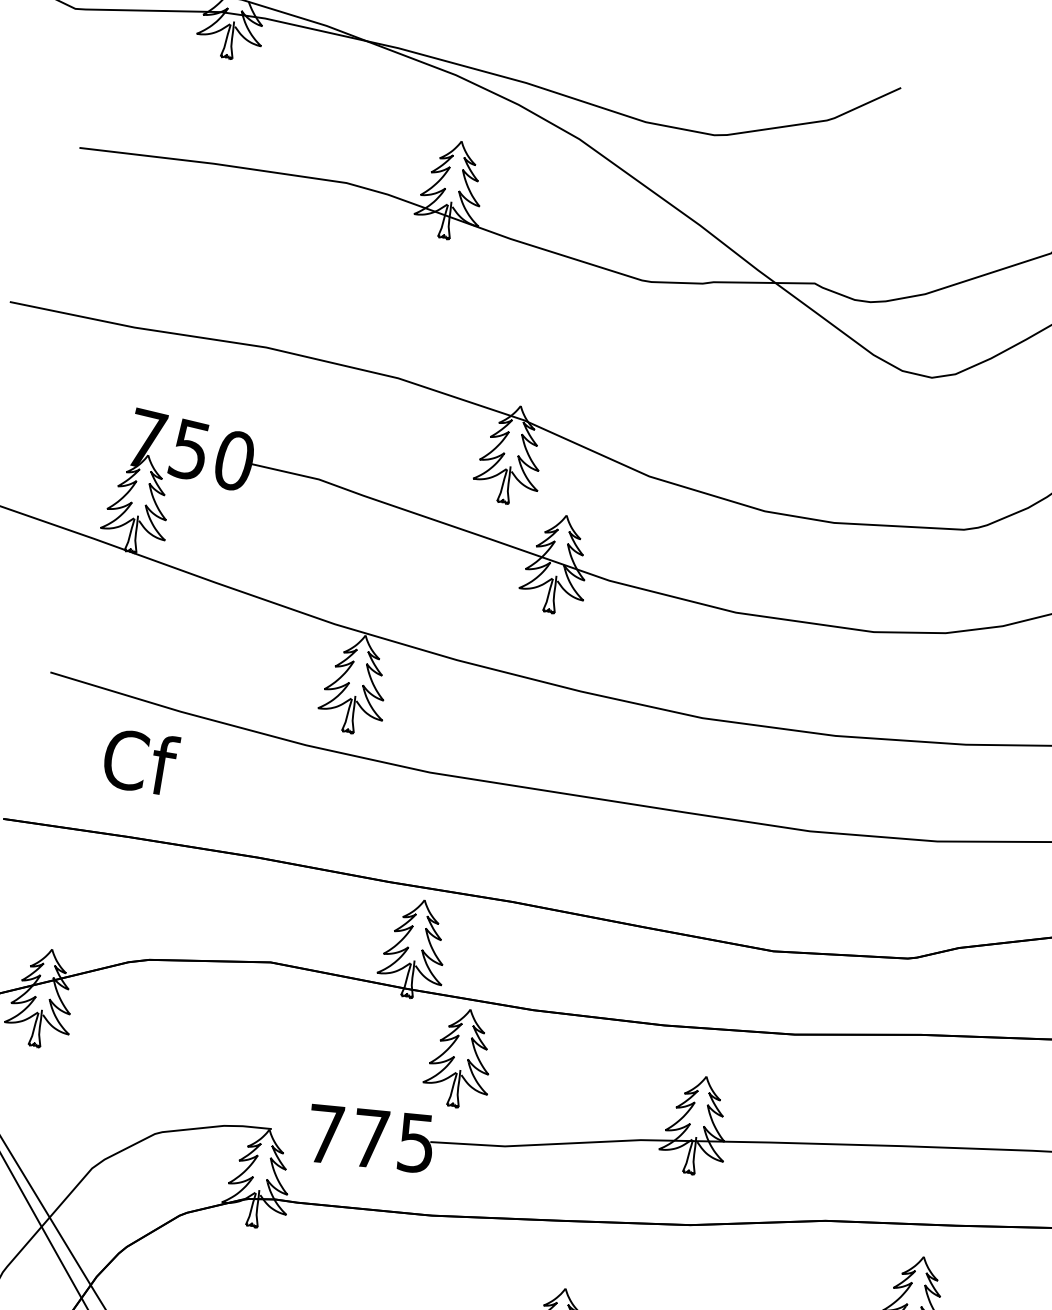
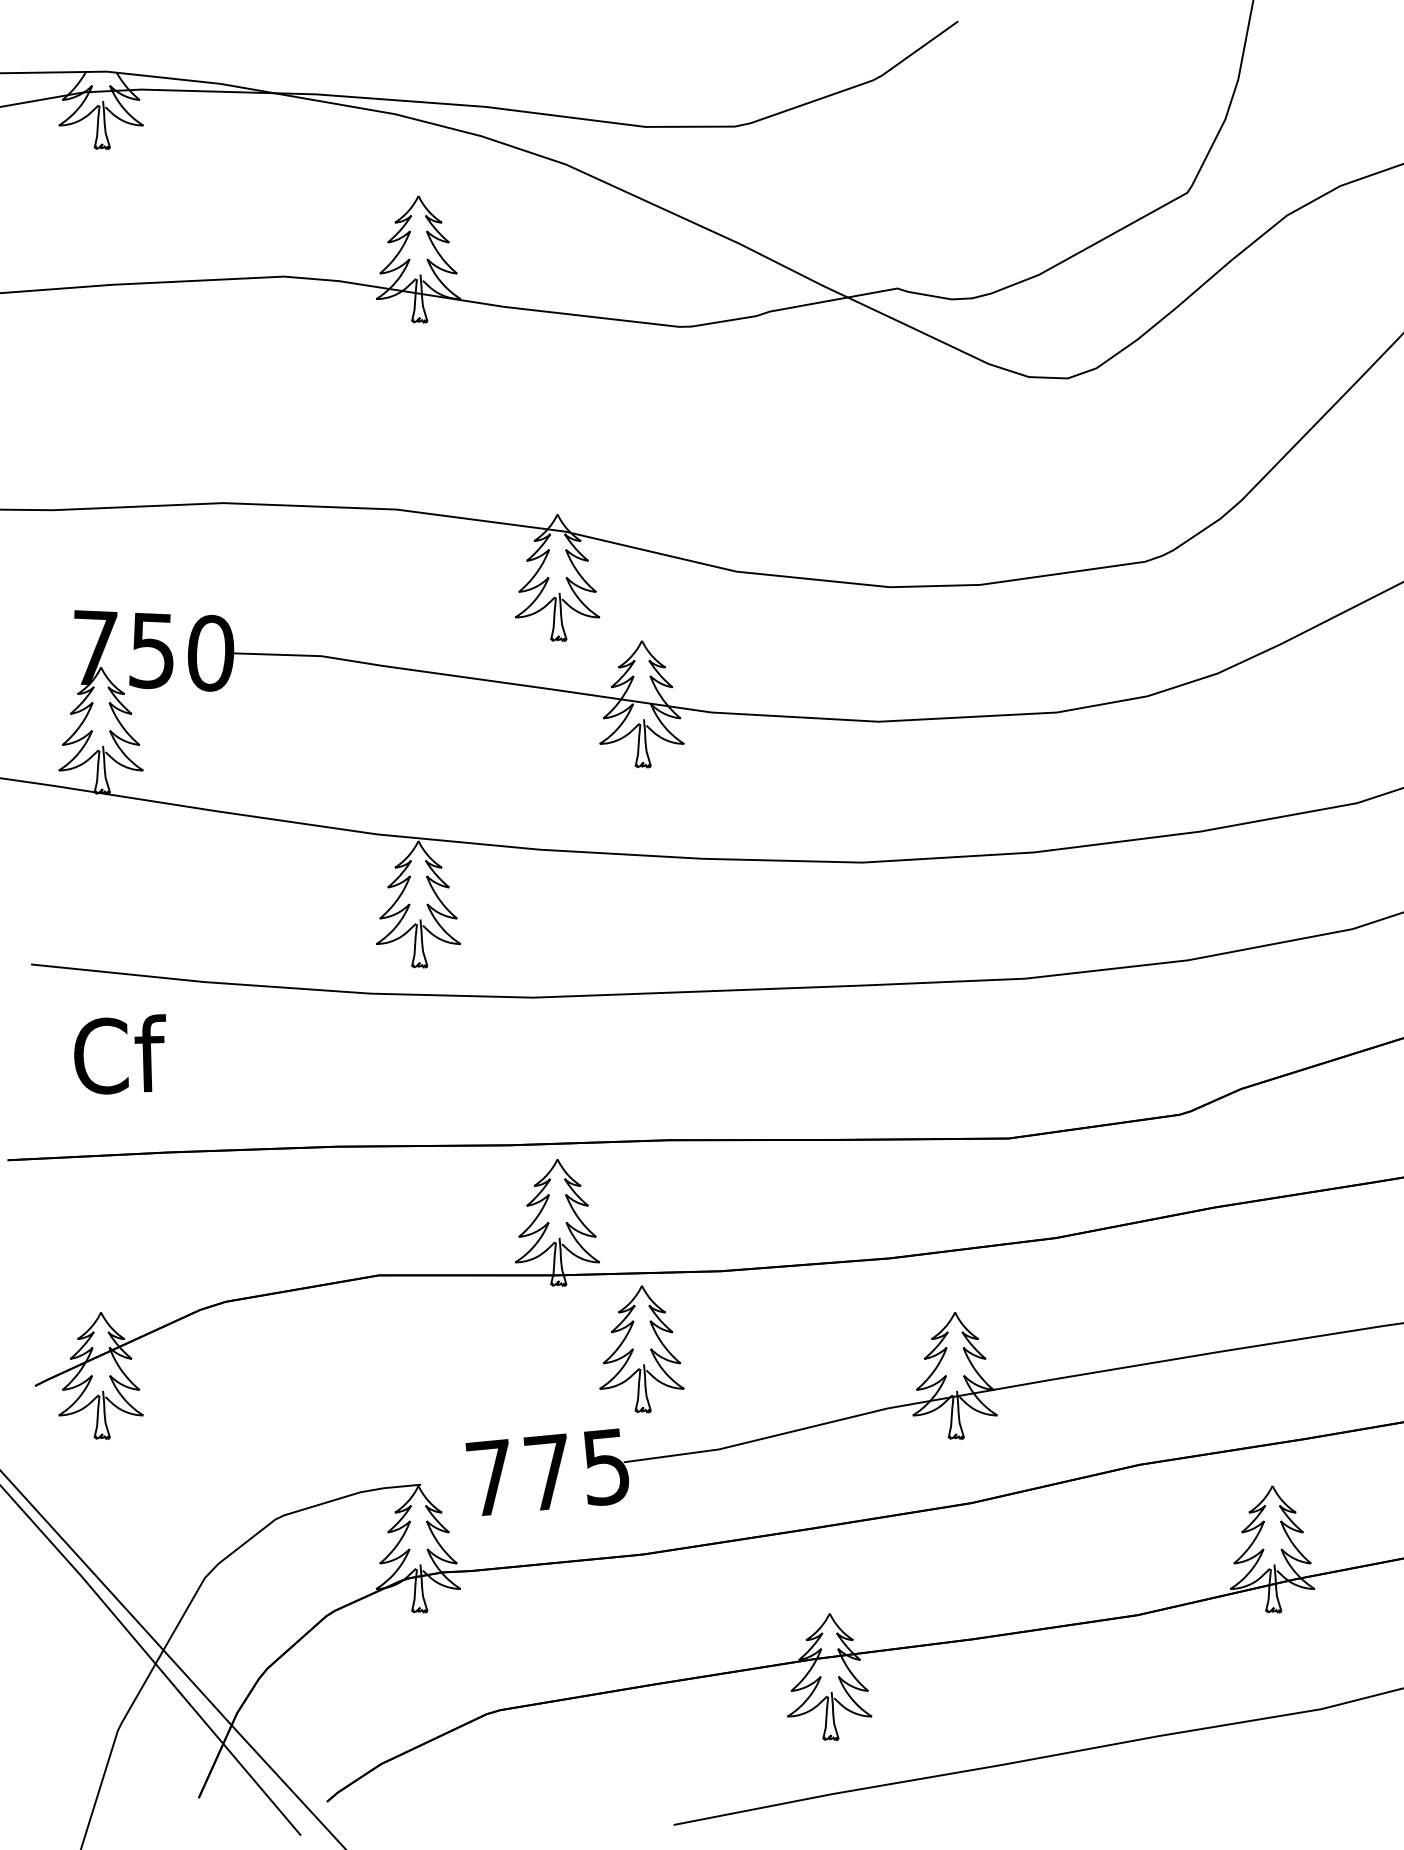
text: (139, 761) -> (119, 1054), moved

